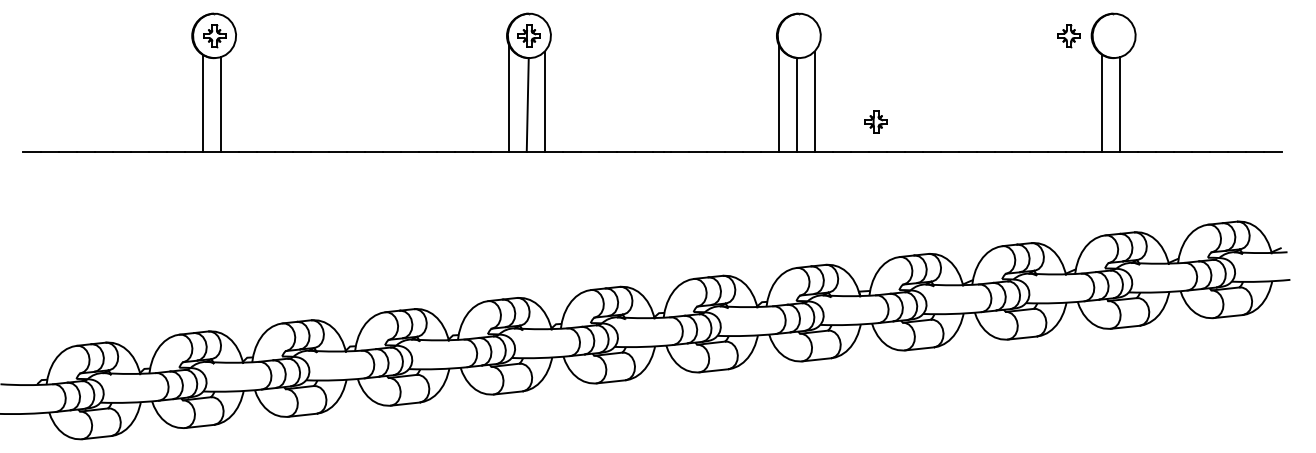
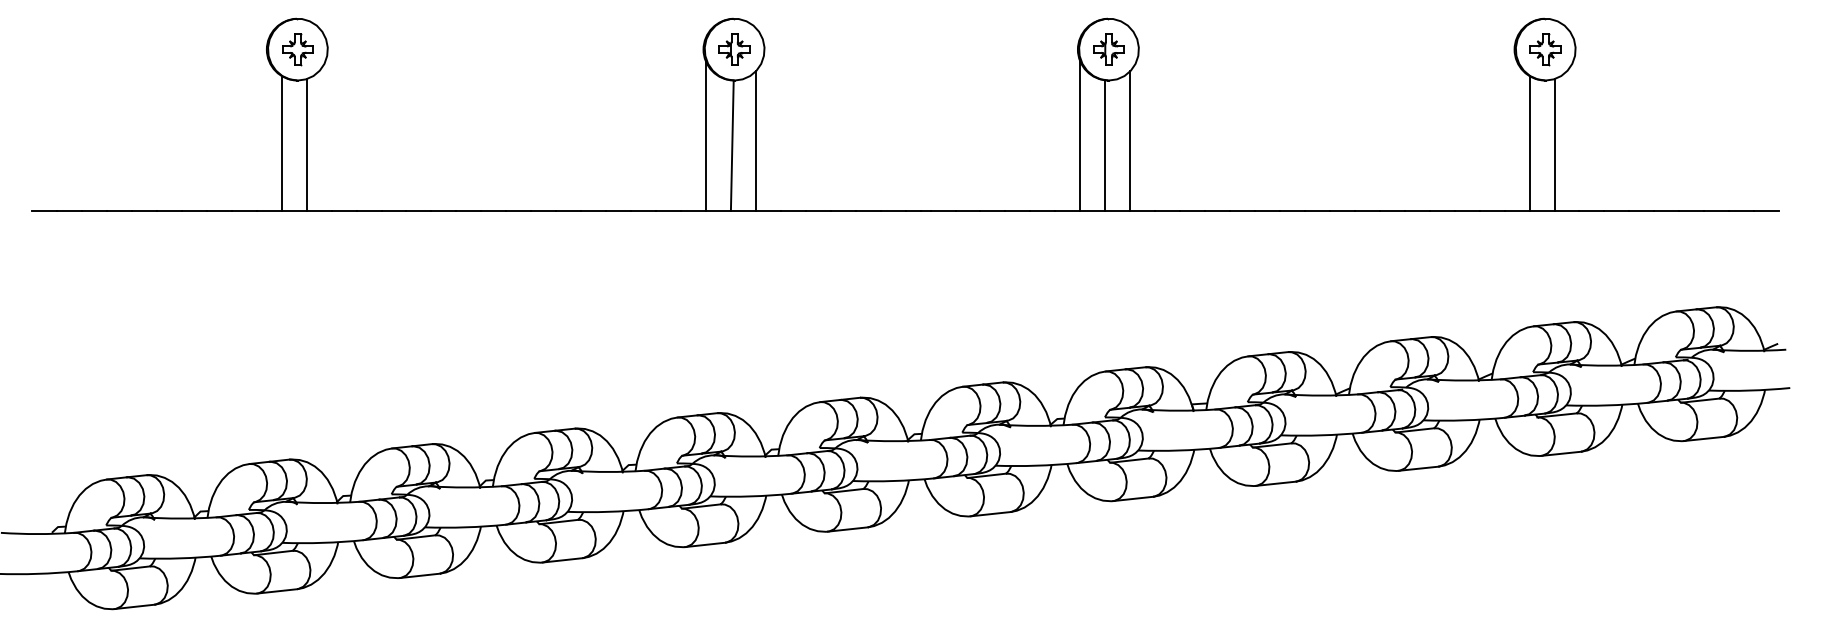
part: (1068, 36) -> (1544, 50), moved
part: (875, 121) -> (1107, 49), moved

